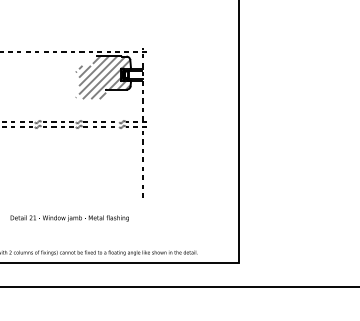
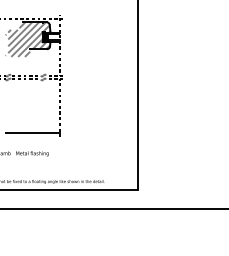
line: (109, 193) -> (32, 133), added

